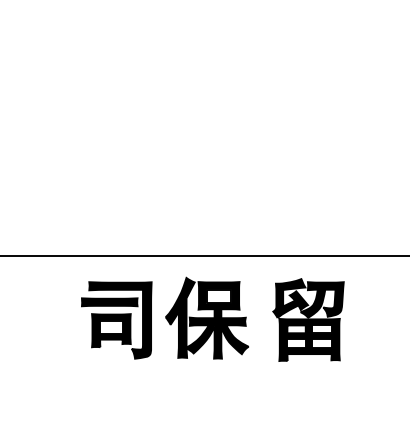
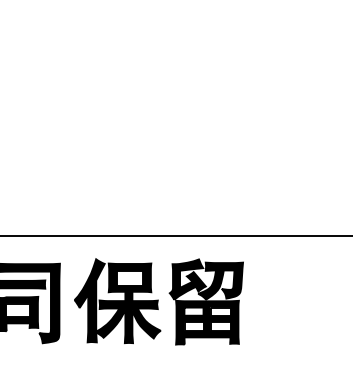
part: (308, 319) -> (206, 301), moved

